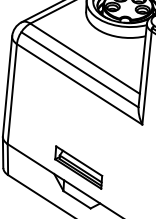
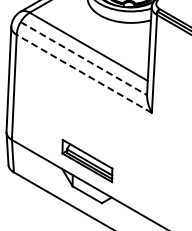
line: (79, 69) -> (83, 58), solid -> dashed
line: (78, 83) -> (83, 73), solid -> dashed

